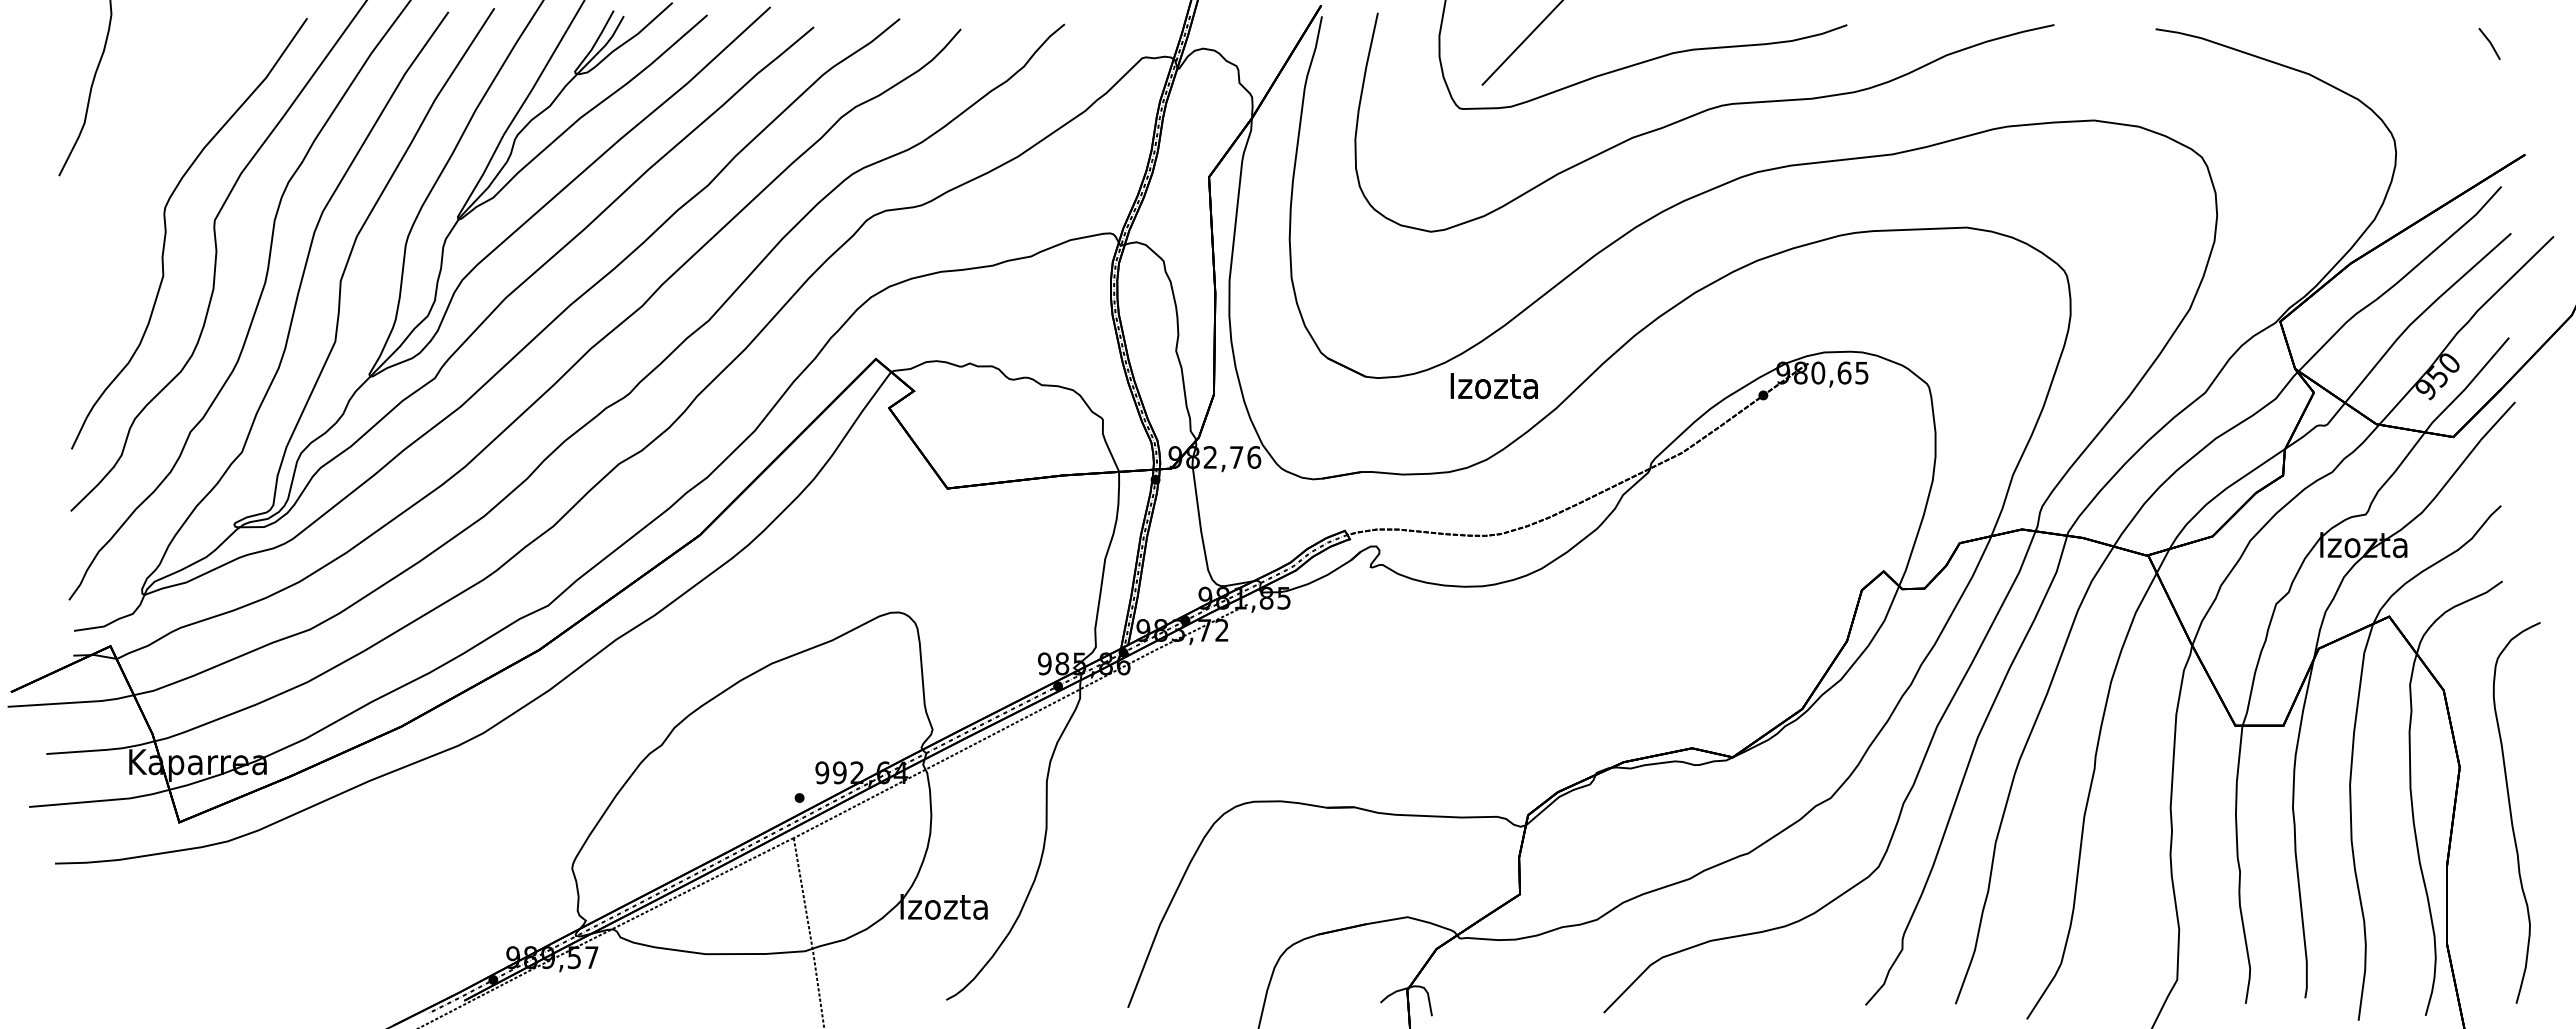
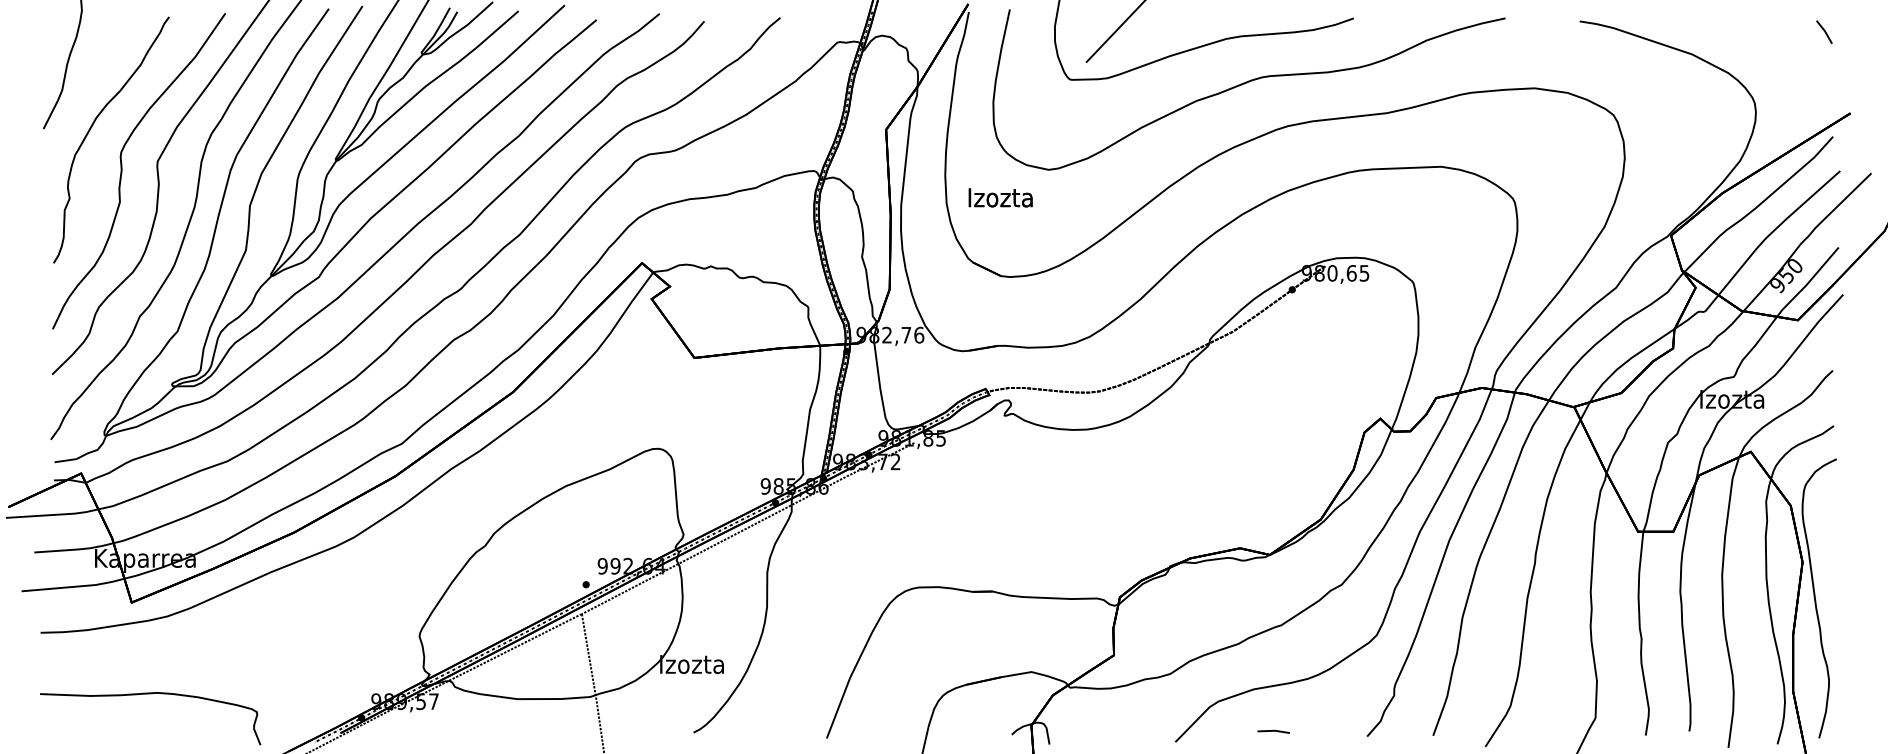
curve: (125, 173) -> (92, 127), added
text: (1493, 386) -> (1000, 198), moved
curve: (2511, 812) -> (1815, 598), moved
curve: (204, 947) -> (150, 694), added
line: (1737, 998) -> (1273, 731), added

